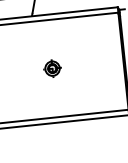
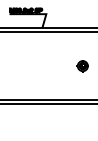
part: (52, 69) -> (82, 66), moved

